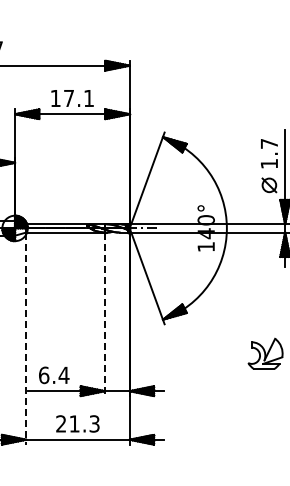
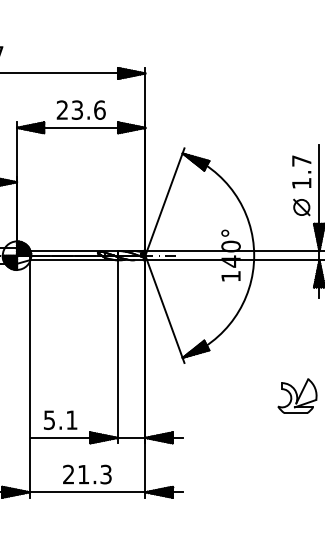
text: (72, 98) -> (81, 110), 17.1 -> 23.6
line: (104, 314) -> (117, 352), dashed -> solid
line: (26, 339) -> (29, 380), dashed -> solid
text: (54, 375) -> (61, 420), 6.4 -> 5.1

